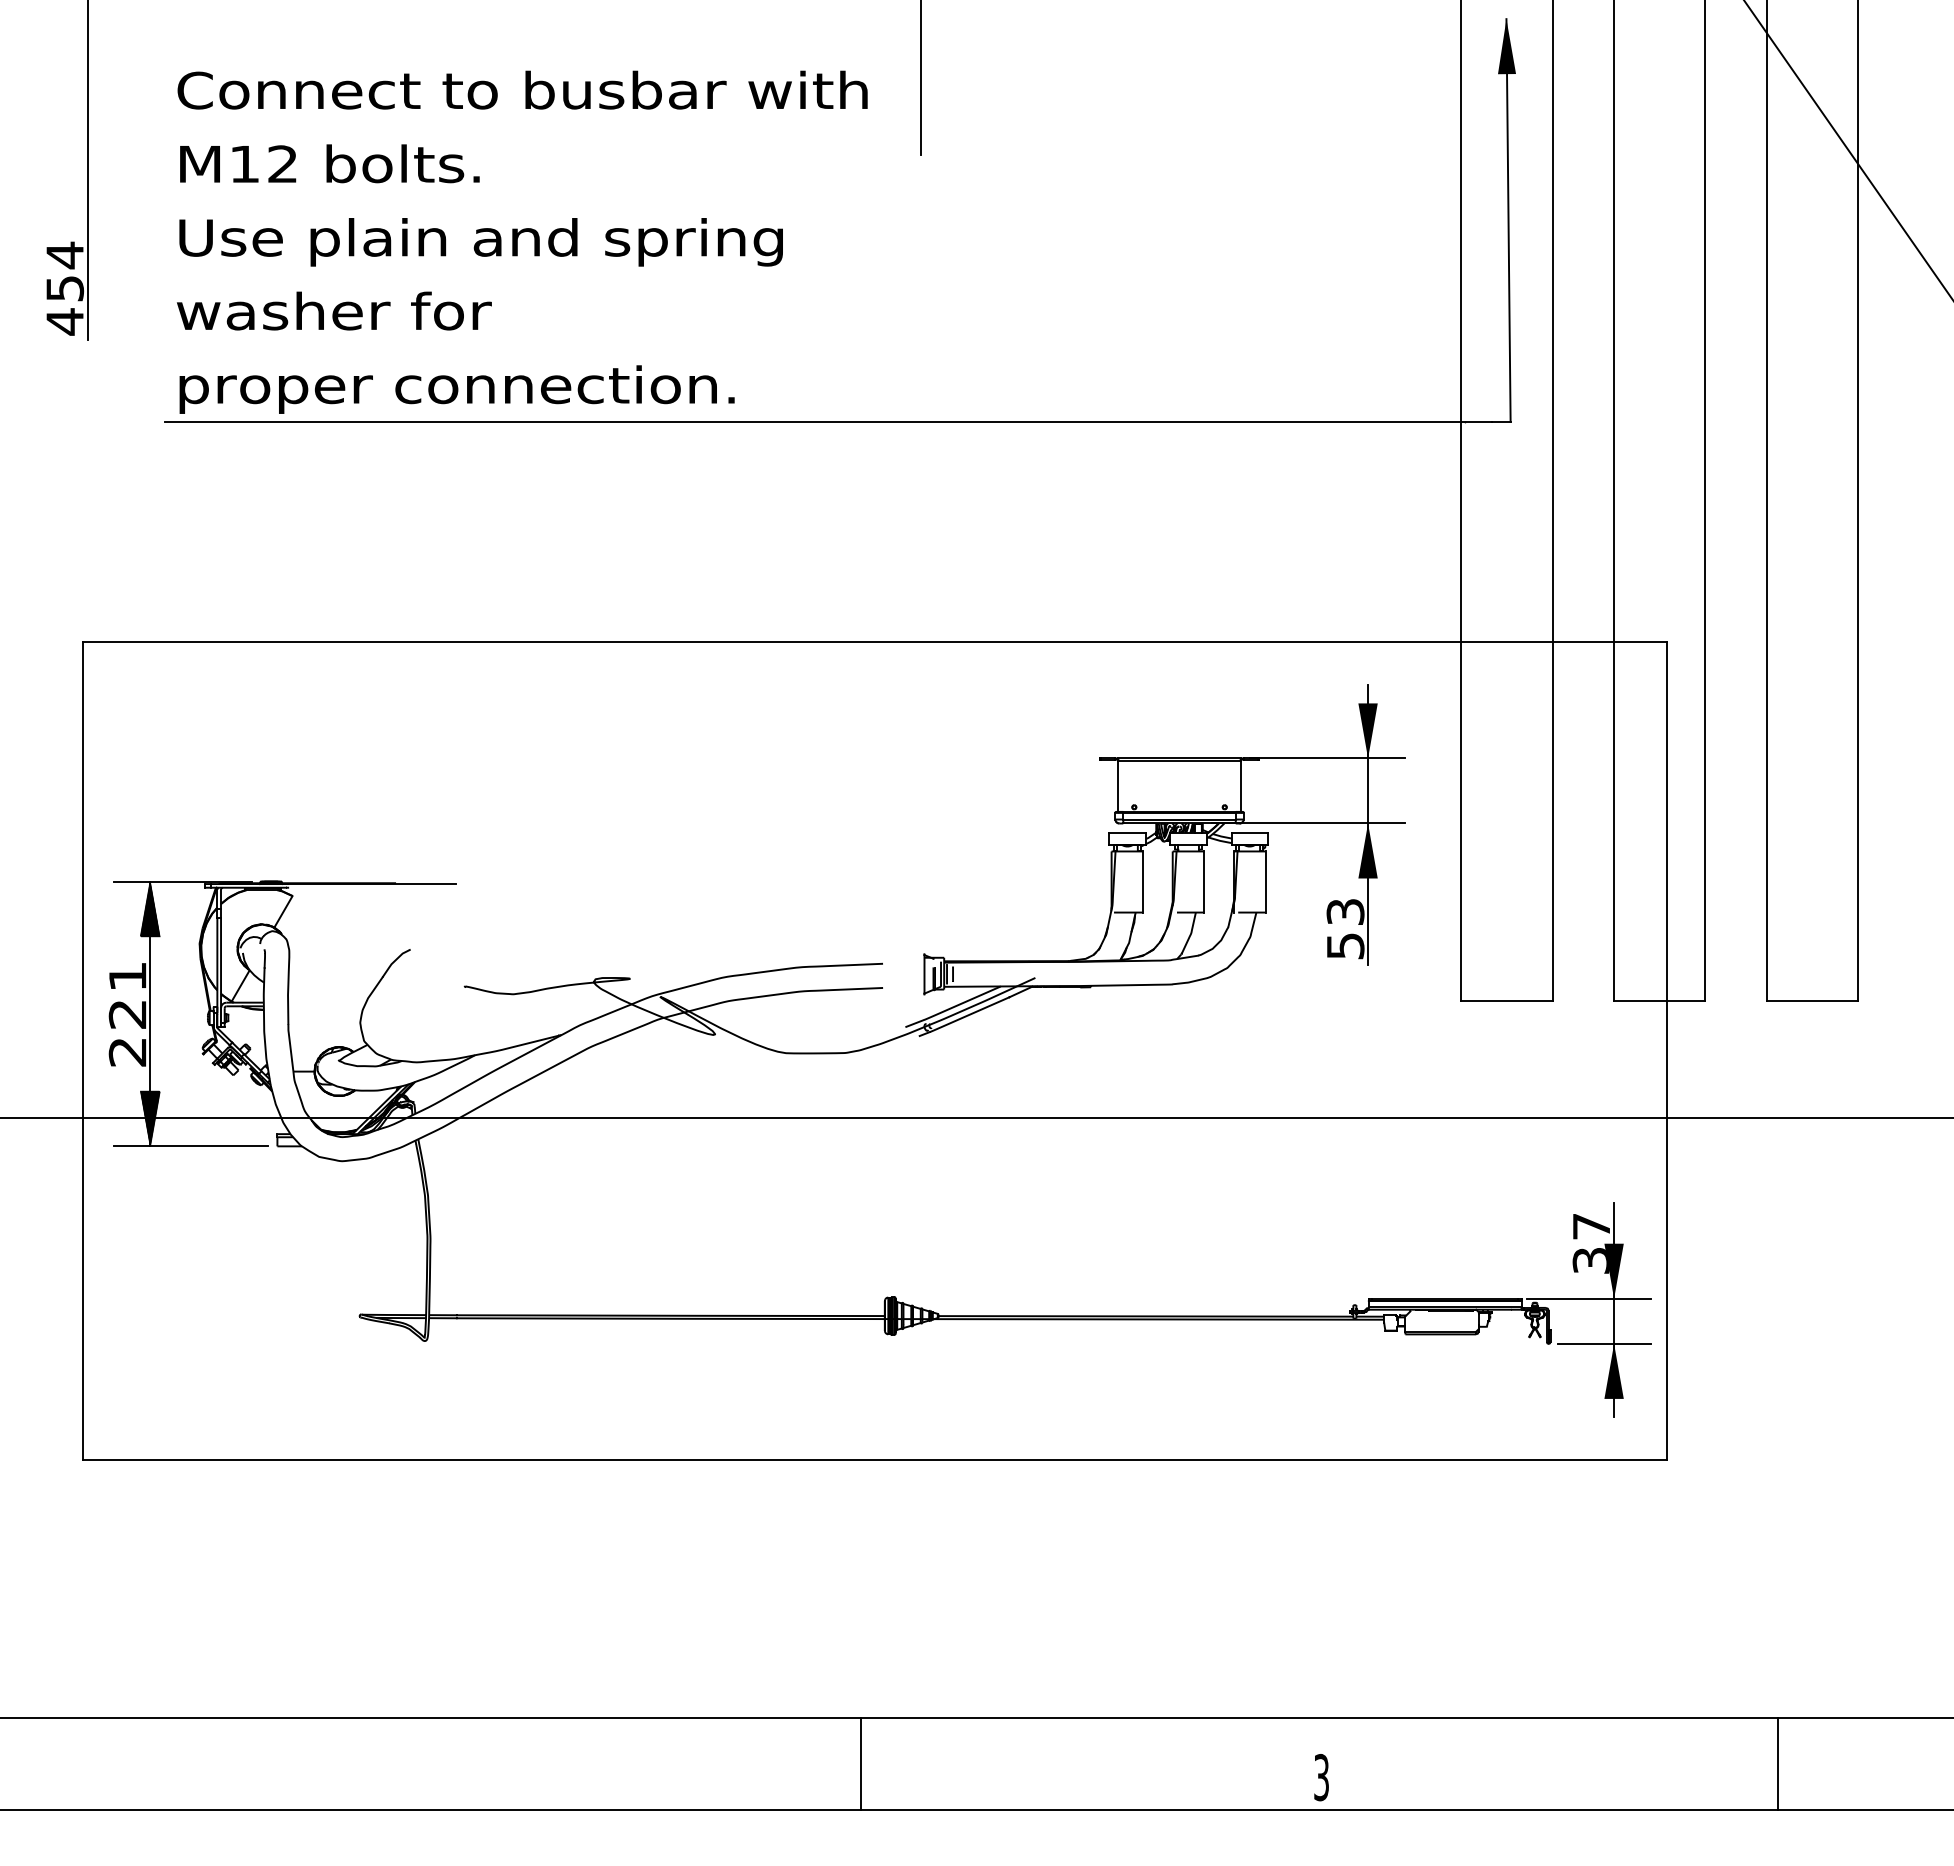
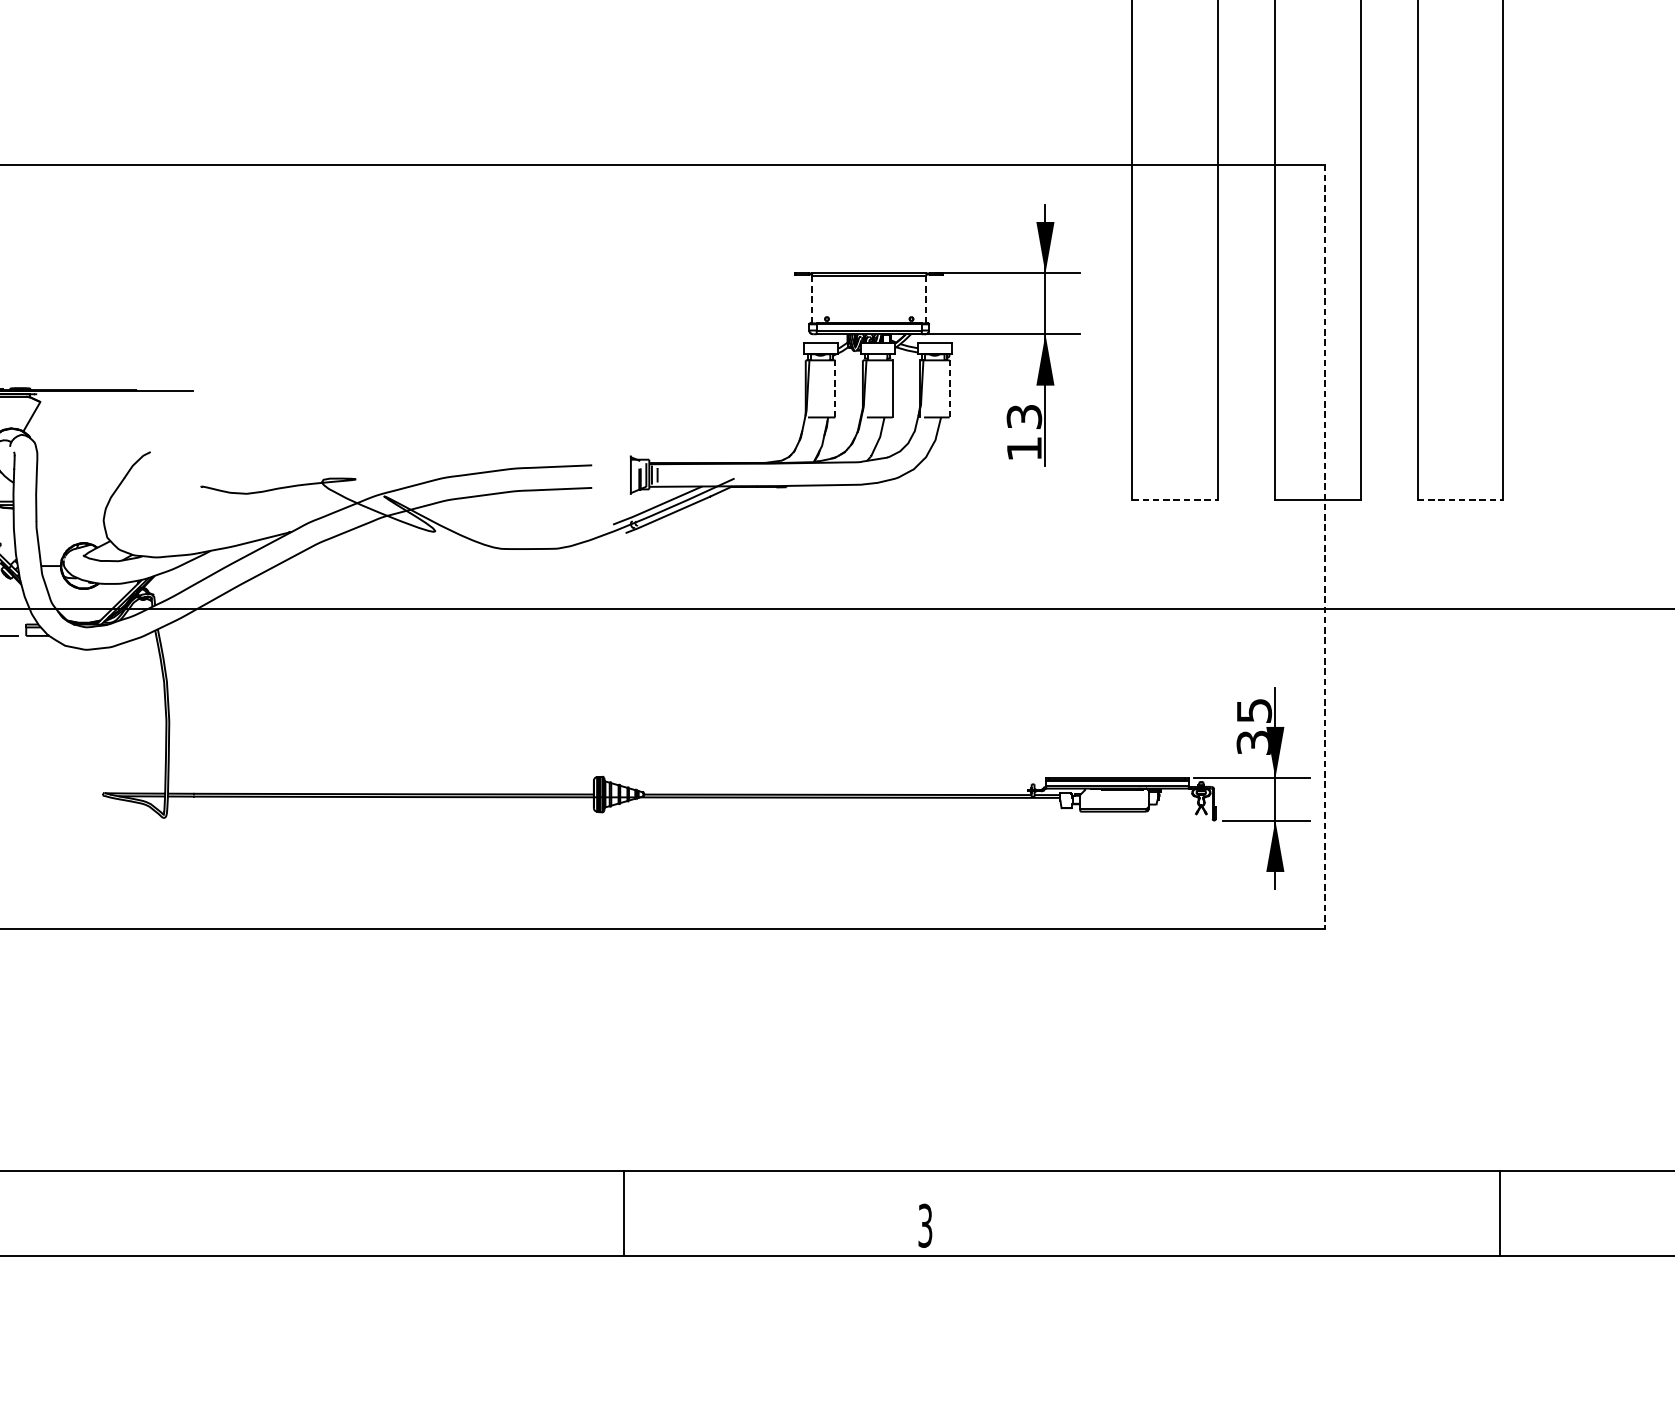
line: (1118, 786) -> (812, 299), solid -> dashed
line: (1240, 786) -> (926, 299), solid -> dashed
line: (1143, 882) -> (835, 389), solid -> dashed
line: (1265, 882) -> (949, 389), solid -> dashed
text: (1345, 946) -> (1024, 449), 53 -> 13
line: (1506, 1001) -> (1174, 500), solid -> dashed
line: (1812, 1001) -> (1460, 500), solid -> dashed
line: (1666, 1051) -> (1324, 547), solid -> dashed
text: (1591, 1226) -> (1254, 710), 37 -> 35
line: (861, 1764) -> (624, 1213), moved
line: (1777, 1764) -> (1499, 1213), moved
text: (1321, 1777) -> (925, 1225), moved

